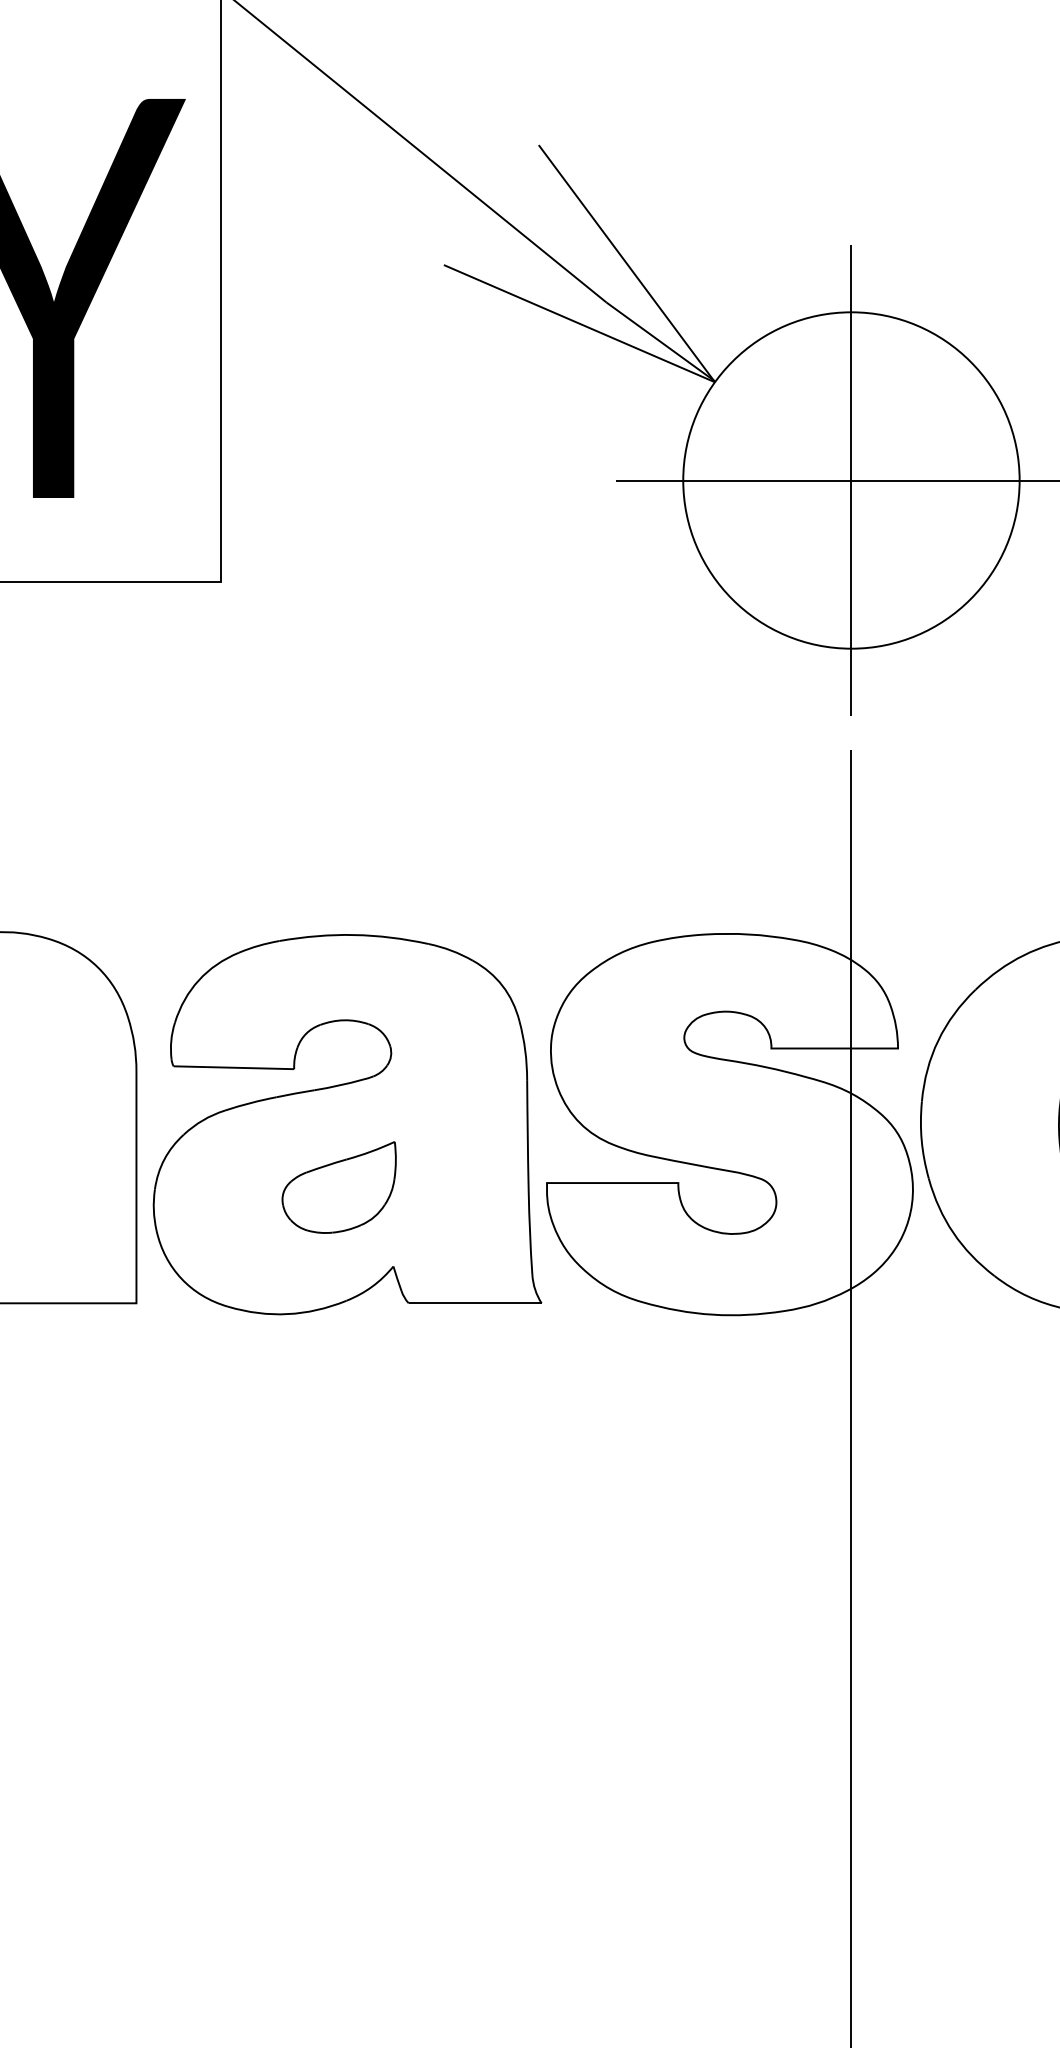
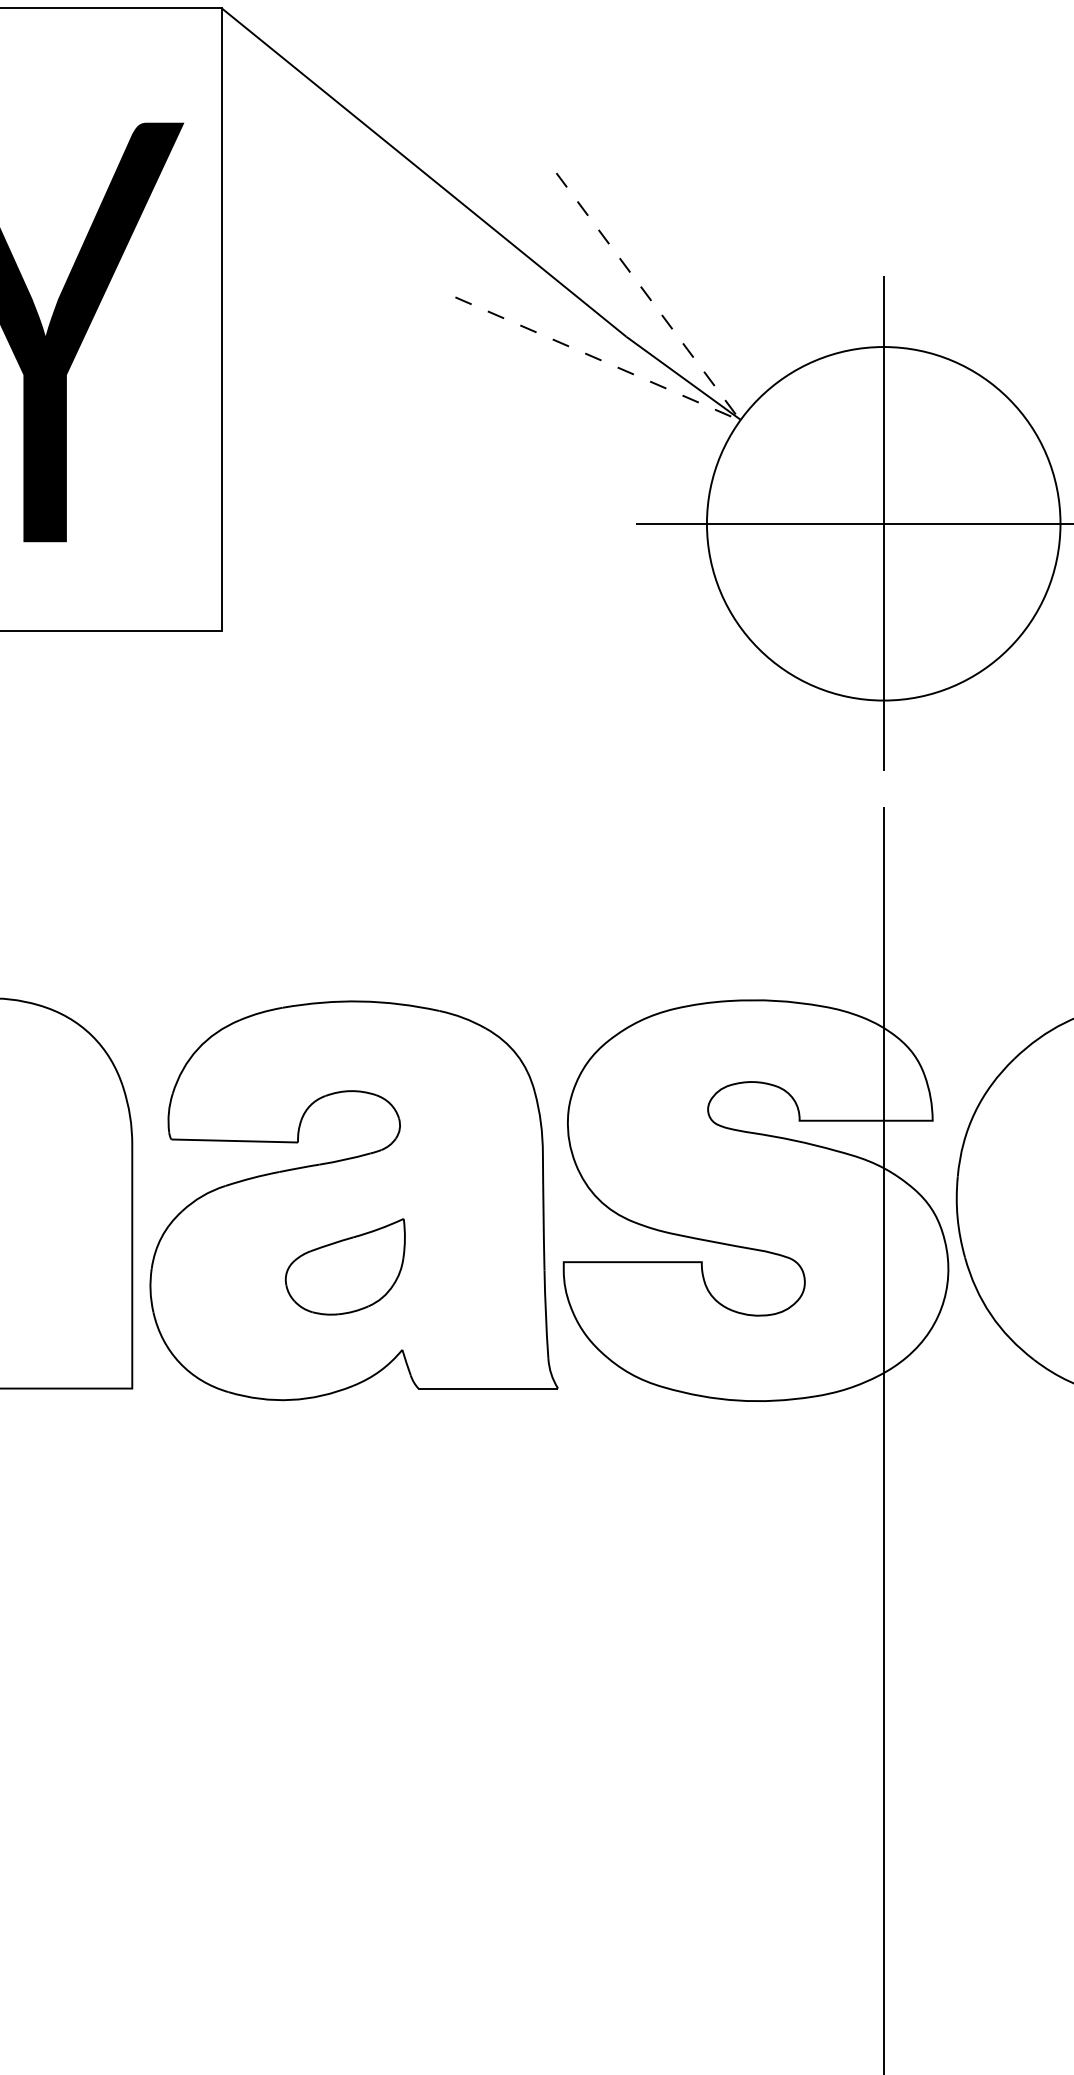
line: (715, 382) -> (740, 420), solid -> dashed

